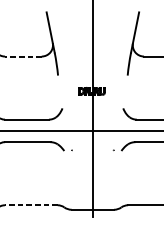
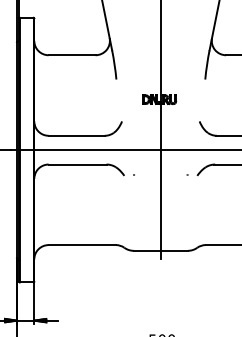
line: (22, 56) -> (71, 55), dashed -> solid
line: (31, 205) -> (82, 245), dashed -> solid

